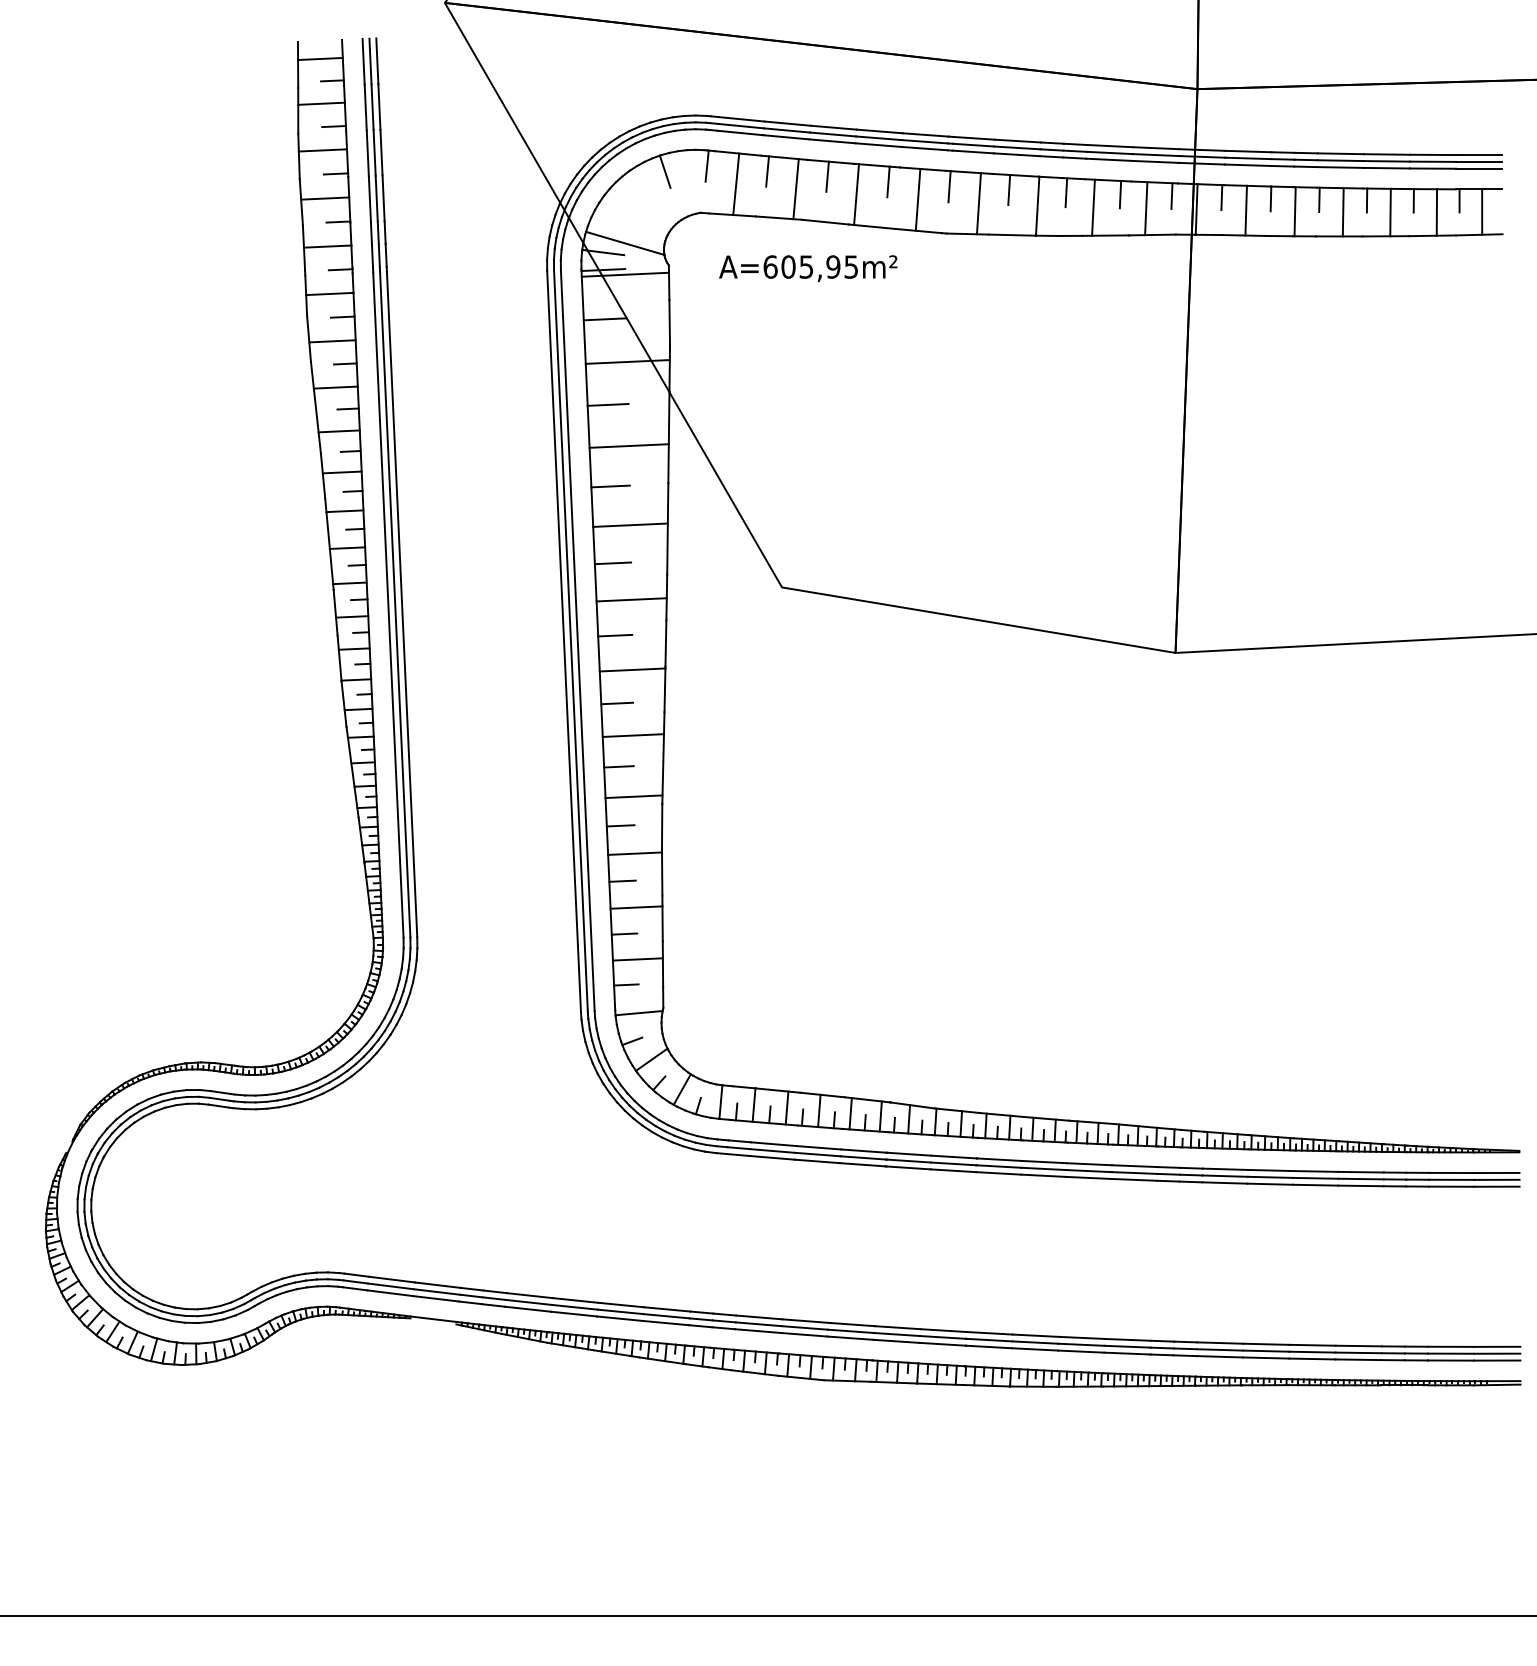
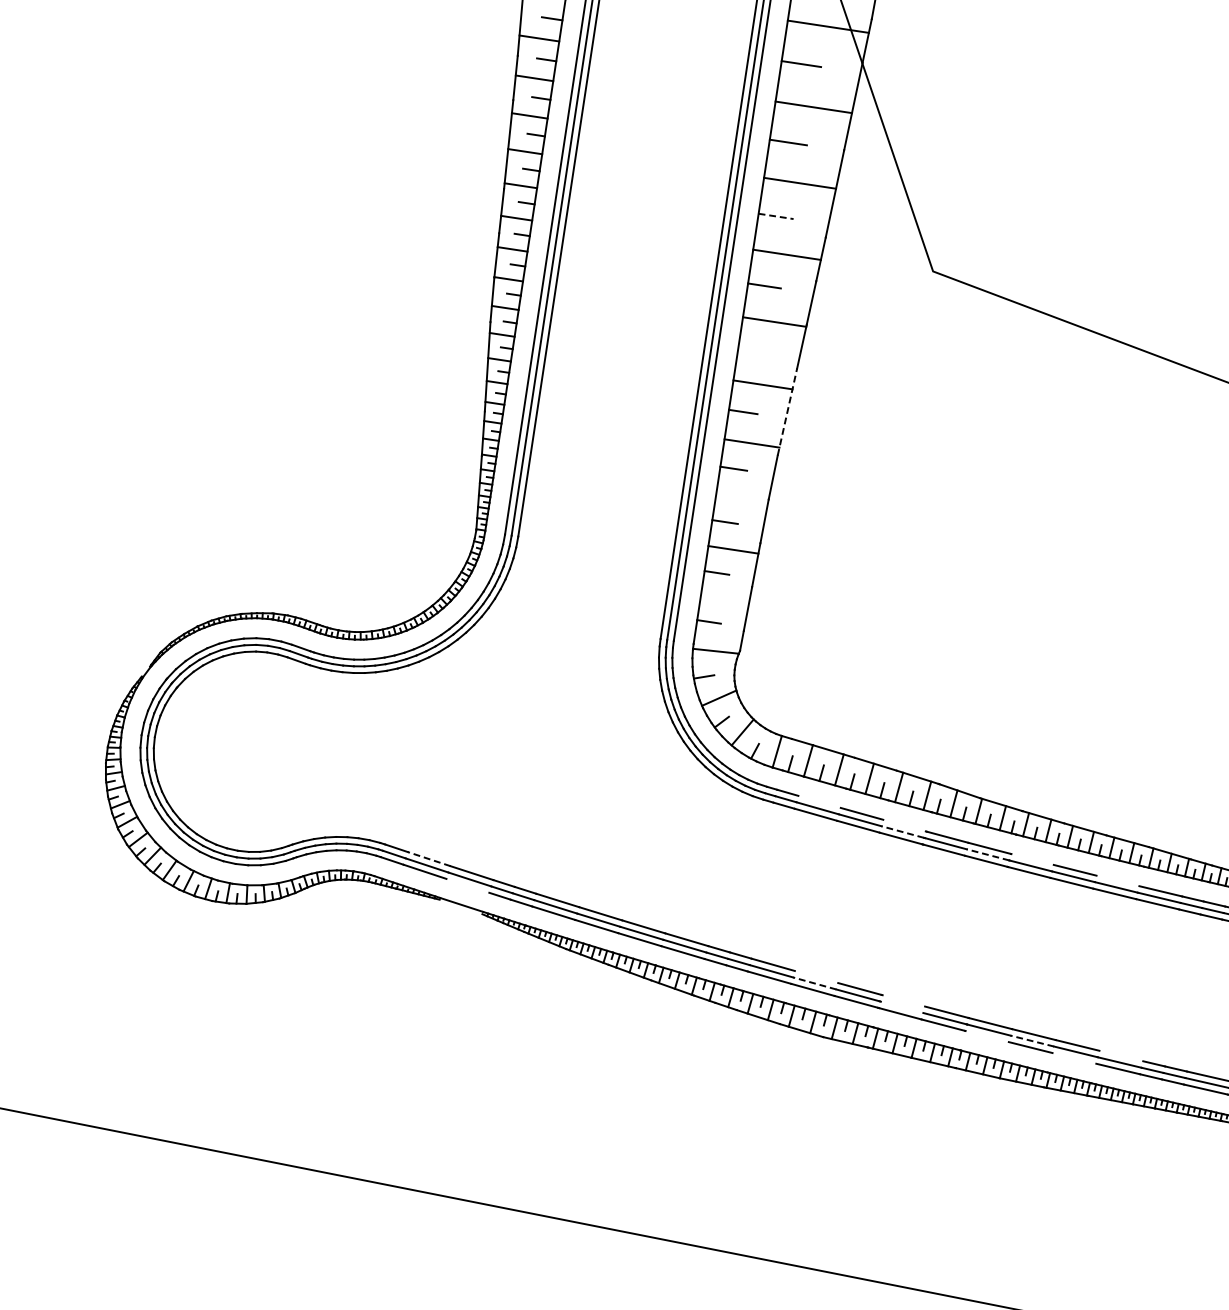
line: (613, 563) -> (776, 216), solid -> dashed
line: (617, 703) -> (753, 351), removed
line: (663, 758) -> (787, 412), solid -> dashed
line: (635, 853) -> (742, 497), removed
line: (637, 959) -> (724, 599), removed
line: (773, 1144) -> (819, 802), removed
line: (863, 1150) -> (904, 824), removed
line: (863, 1157) -> (903, 831), solid -> dashed
line: (999, 1159) -> (1032, 859), removed
line: (953, 1163) -> (987, 854), solid -> dashed
line: (1089, 1164) -> (1117, 881), removed
line: (391, 1279) -> (428, 858), solid -> dashed
line: (436, 1298) -> (468, 885), removed
line: (805, 1320) -> (816, 976), removed
line: (804, 1327) -> (814, 982), solid -> dashed
line: (897, 1327) -> (903, 1000), removed
line: (897, 1334) -> (902, 1007), removed
line: (1127, 1339) -> (1120, 1055), removed
line: (1034, 1342) -> (1031, 1040), solid -> dashed
line: (988, 1346) -> (986, 1035), removed
line: (1081, 1351) -> (1074, 1058), removed

